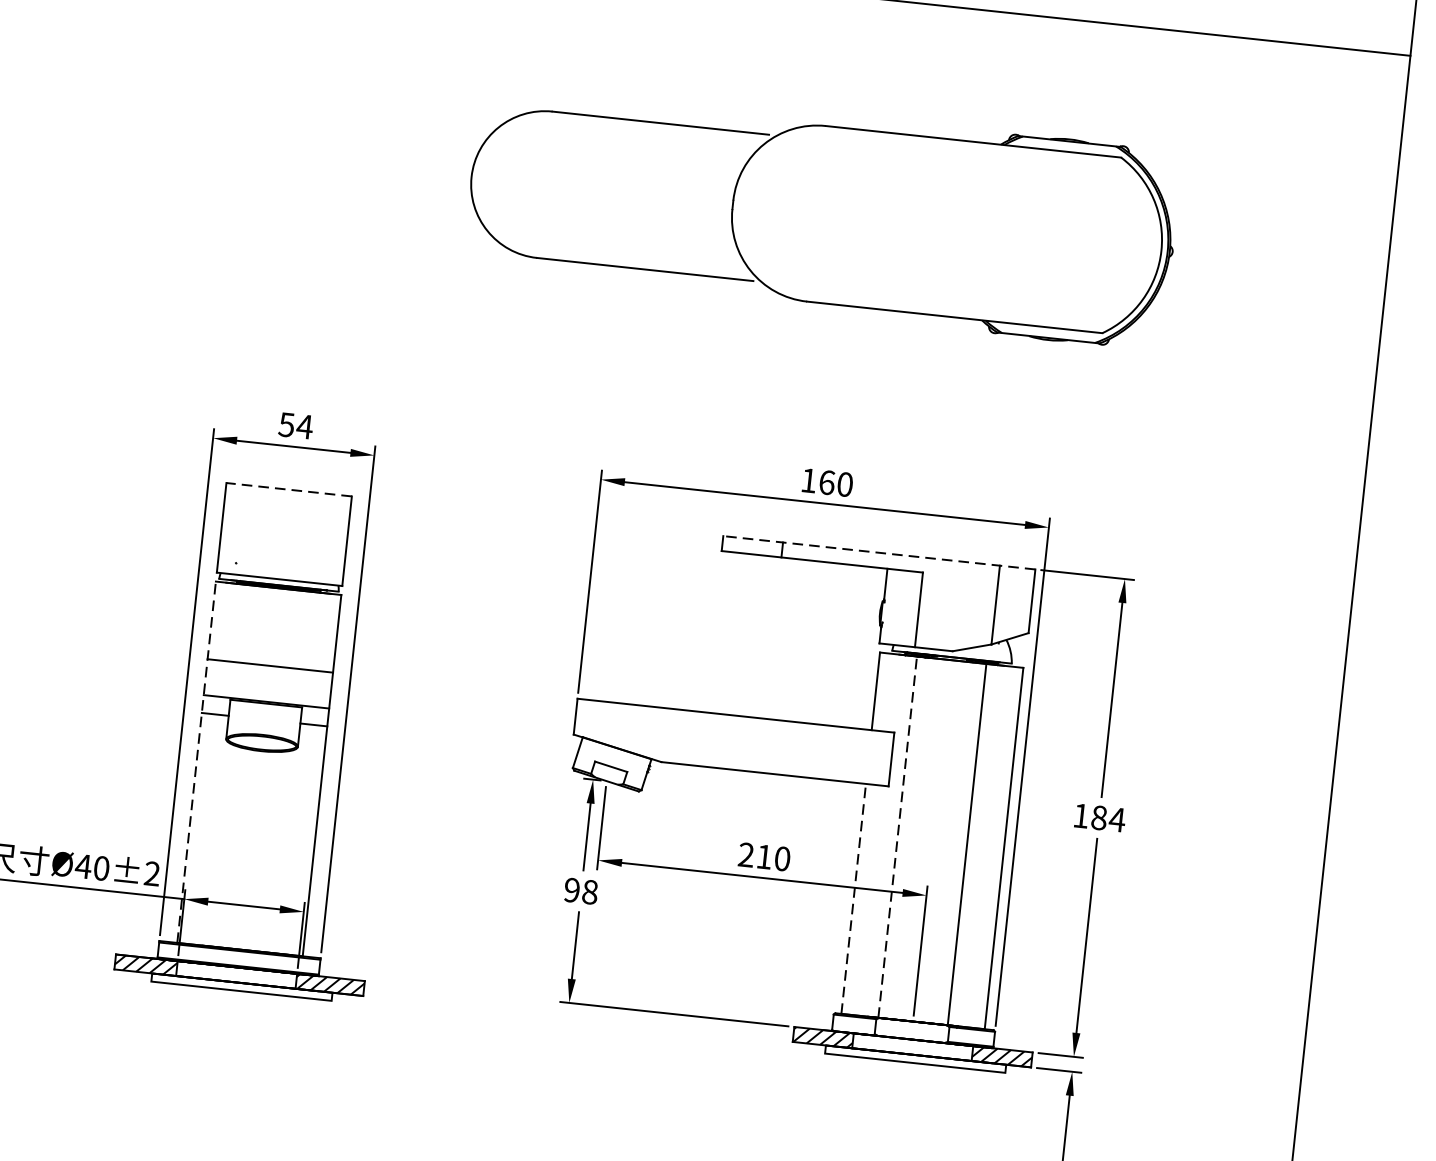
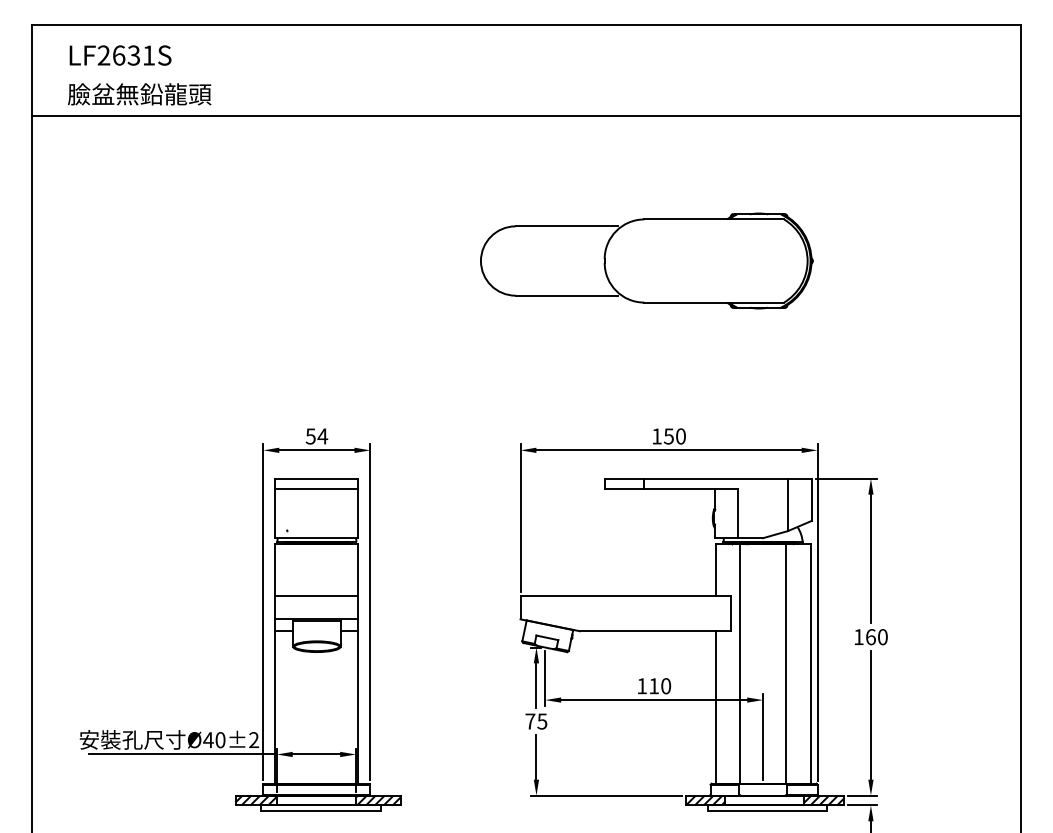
part: (821, 213) -> (646, 260), size x0.71
text: (826, 482) -> (668, 436), 160 -> 150
line: (288, 489) -> (316, 478), dashed -> solid
line: (287, 504) -> (316, 488), added
line: (878, 552) -> (707, 478), dashed -> solid
line: (196, 761) -> (275, 663), dashed -> solid
text: (1109, 819) -> (877, 637), 184 -> 160
line: (898, 836) -> (740, 663), dashed -> solid
text: (746, 855) -> (642, 686), 210 -> 110
text: (581, 891) -> (536, 721), 98 -> 75
line: (853, 897) -> (715, 706), dashed -> solid

